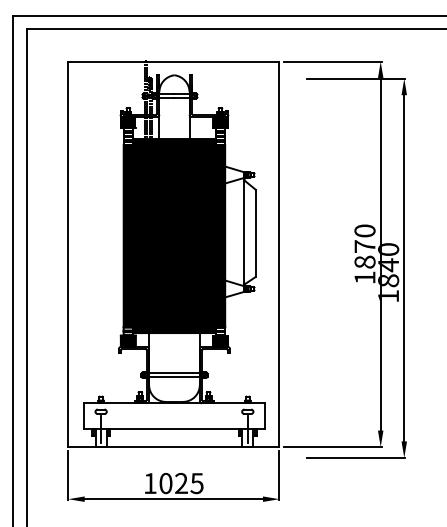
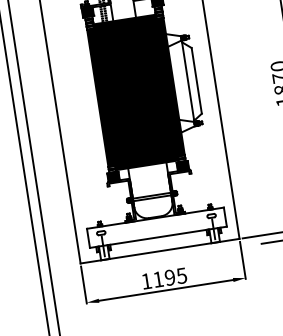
text: (173, 483) -> (164, 278), 1025 -> 1195

